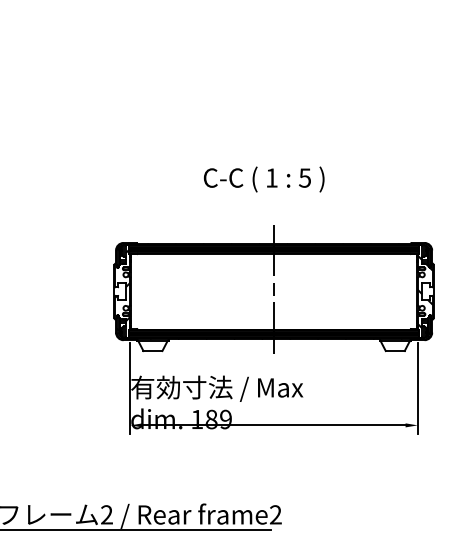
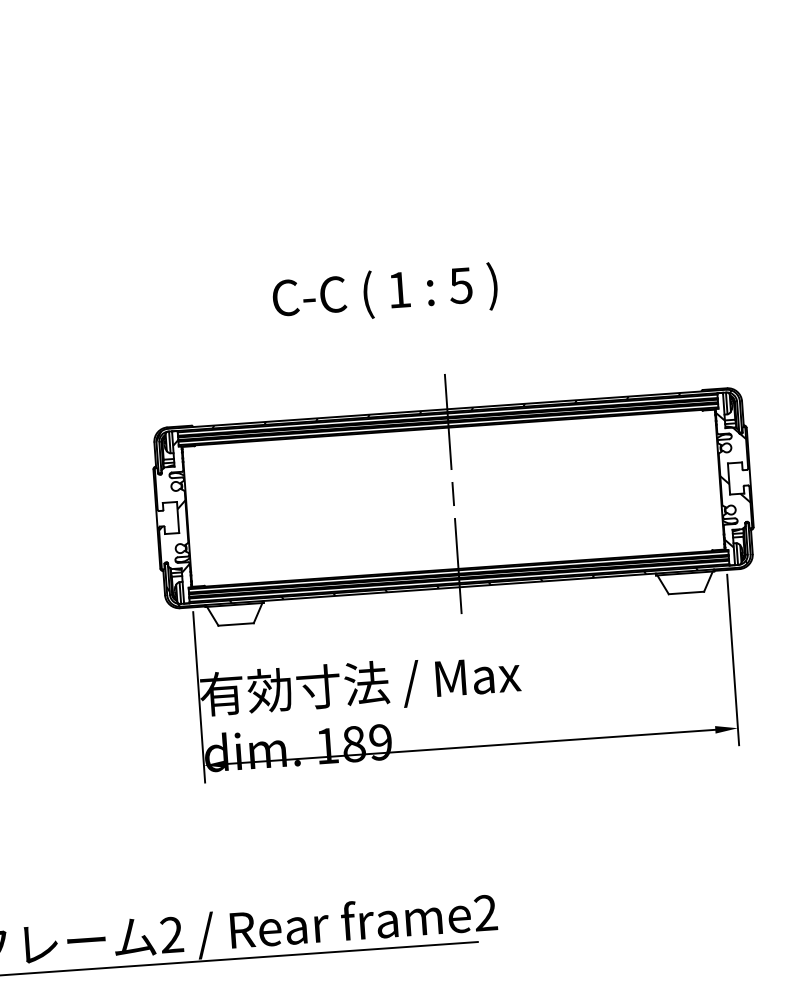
text: (264, 179) -> (385, 293), moved

